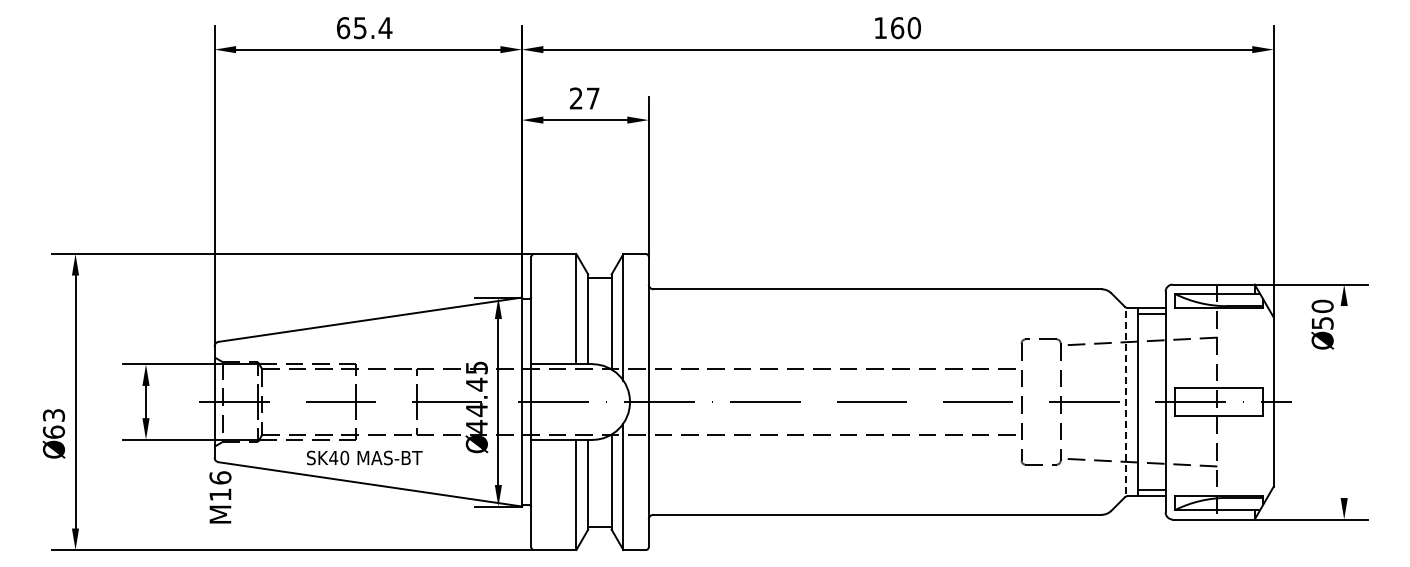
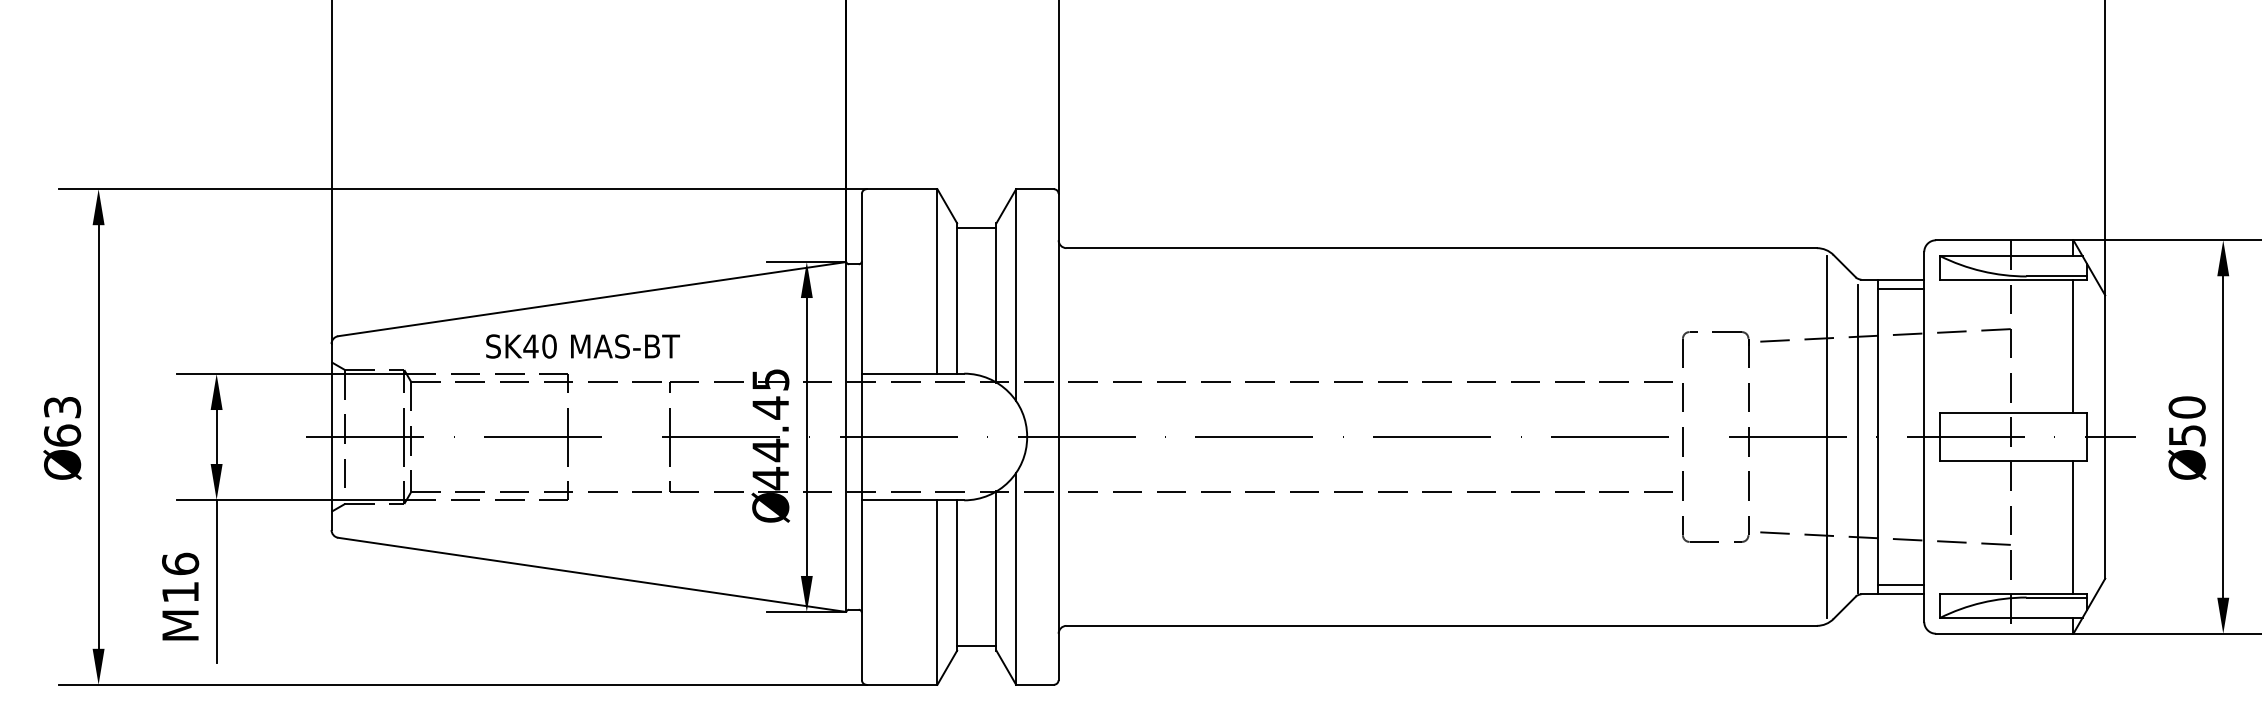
text: (1322, 324) -> (2186, 437), moved
line: (1254, 347) -> (2073, 345), added
line: (1107, 401) -> (1826, 436), added
line: (1344, 402) -> (2223, 437), added
line: (1126, 403) -> (1858, 439), dashed -> solid
text: (53, 433) -> (61, 437), moved
line: (1254, 455) -> (2073, 526), added
text: (364, 457) -> (582, 345), moved
line: (146, 487) -> (217, 580), added
text: (220, 497) -> (180, 596), moved

